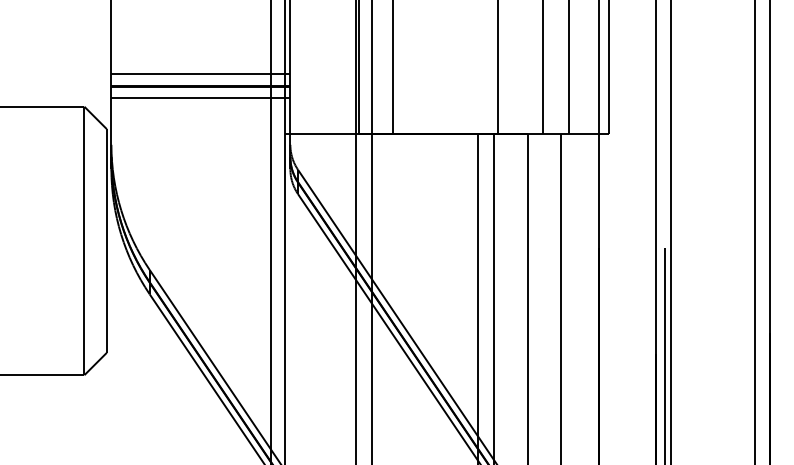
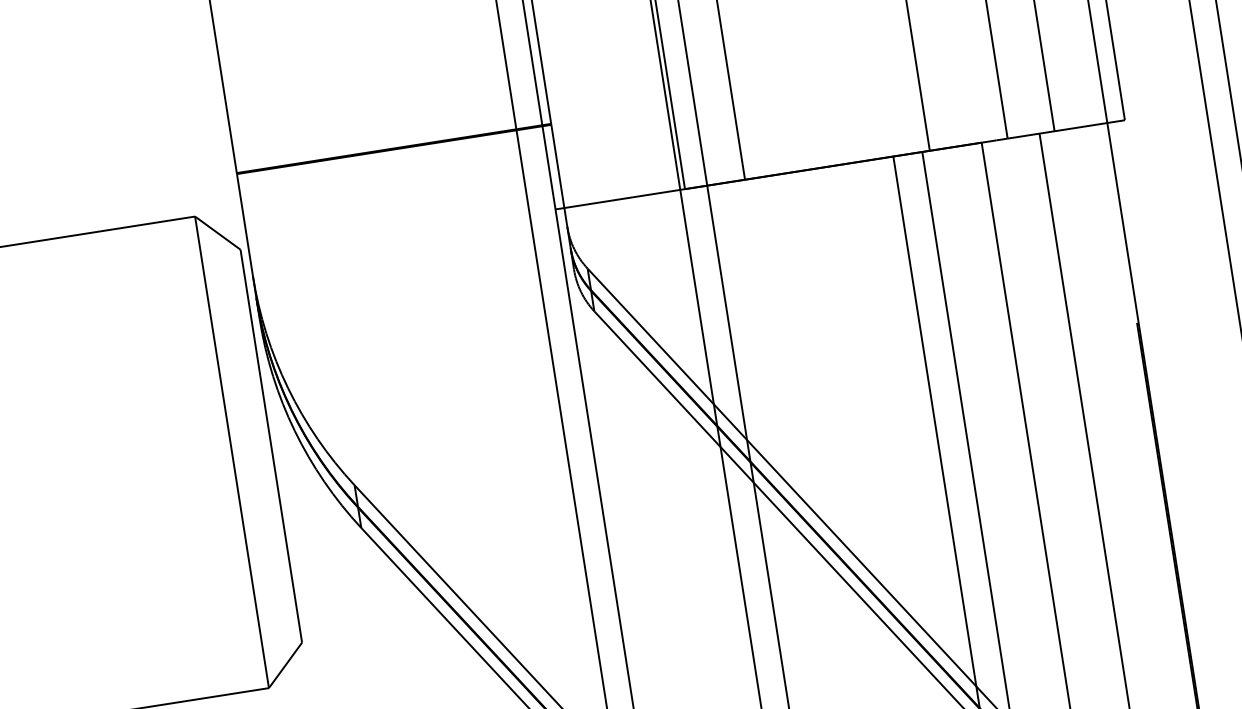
line: (200, 74) -> (390, 127), removed
line: (200, 98) -> (396, 170), removed

